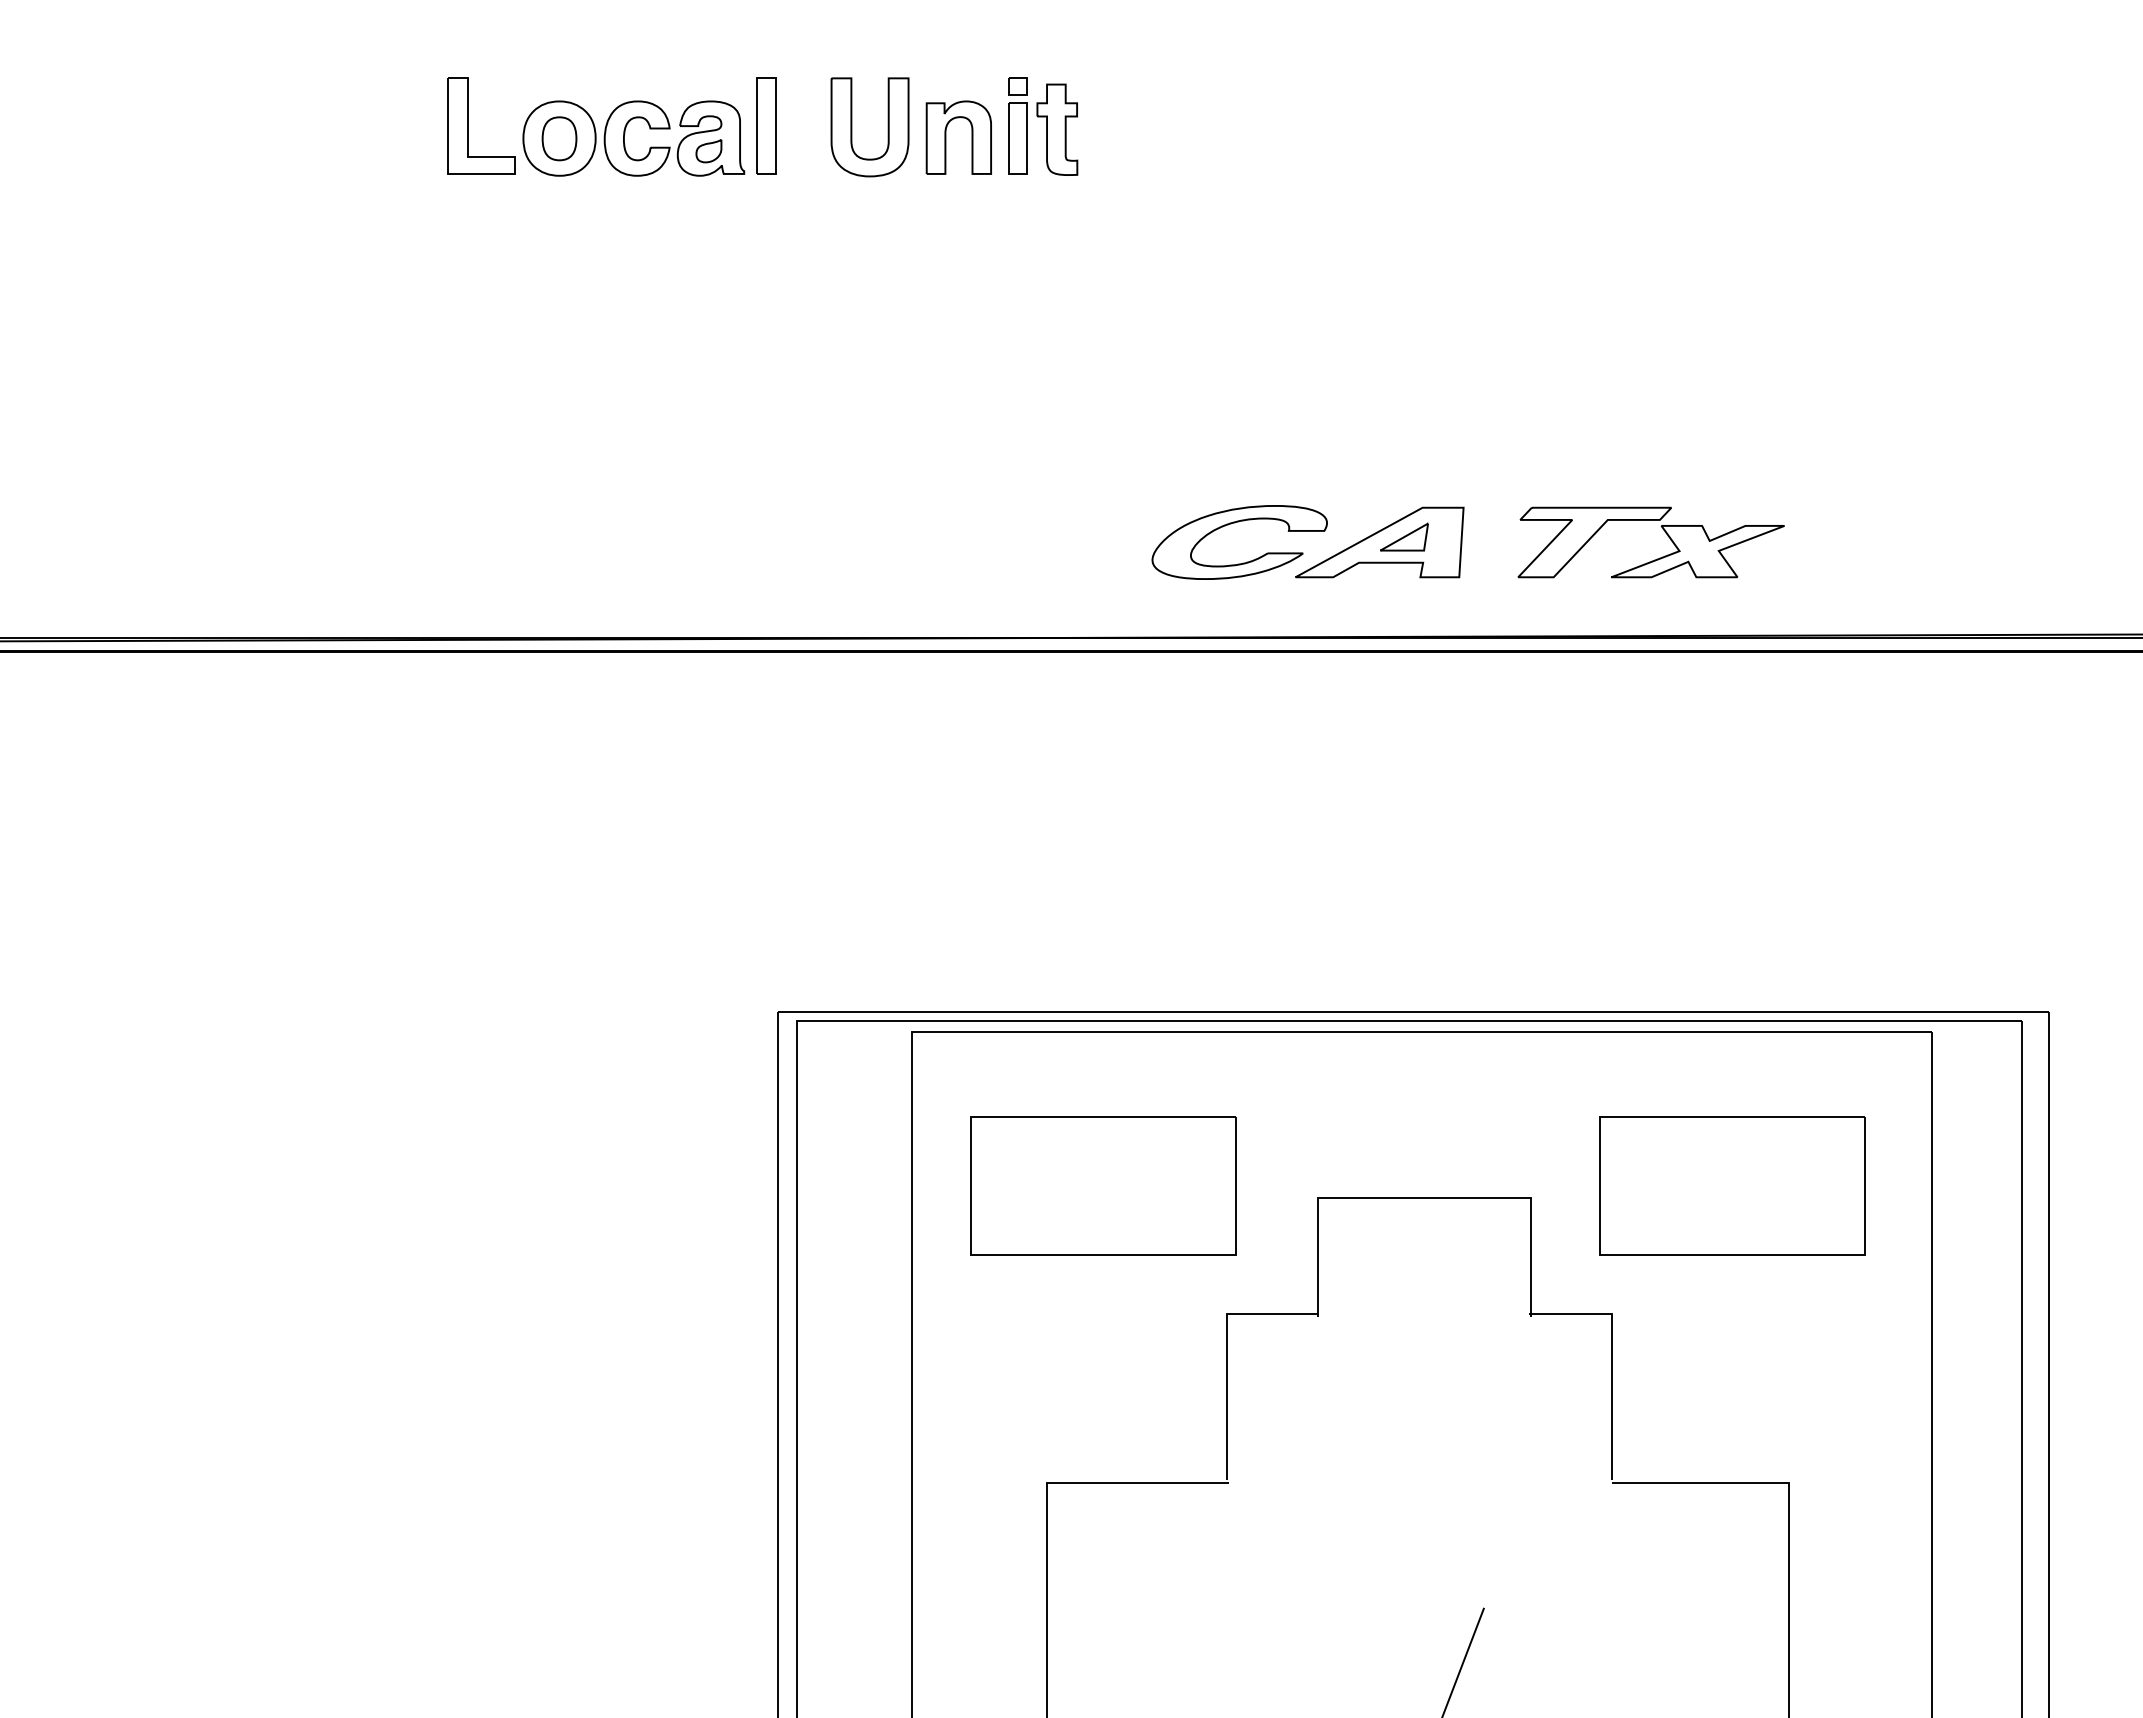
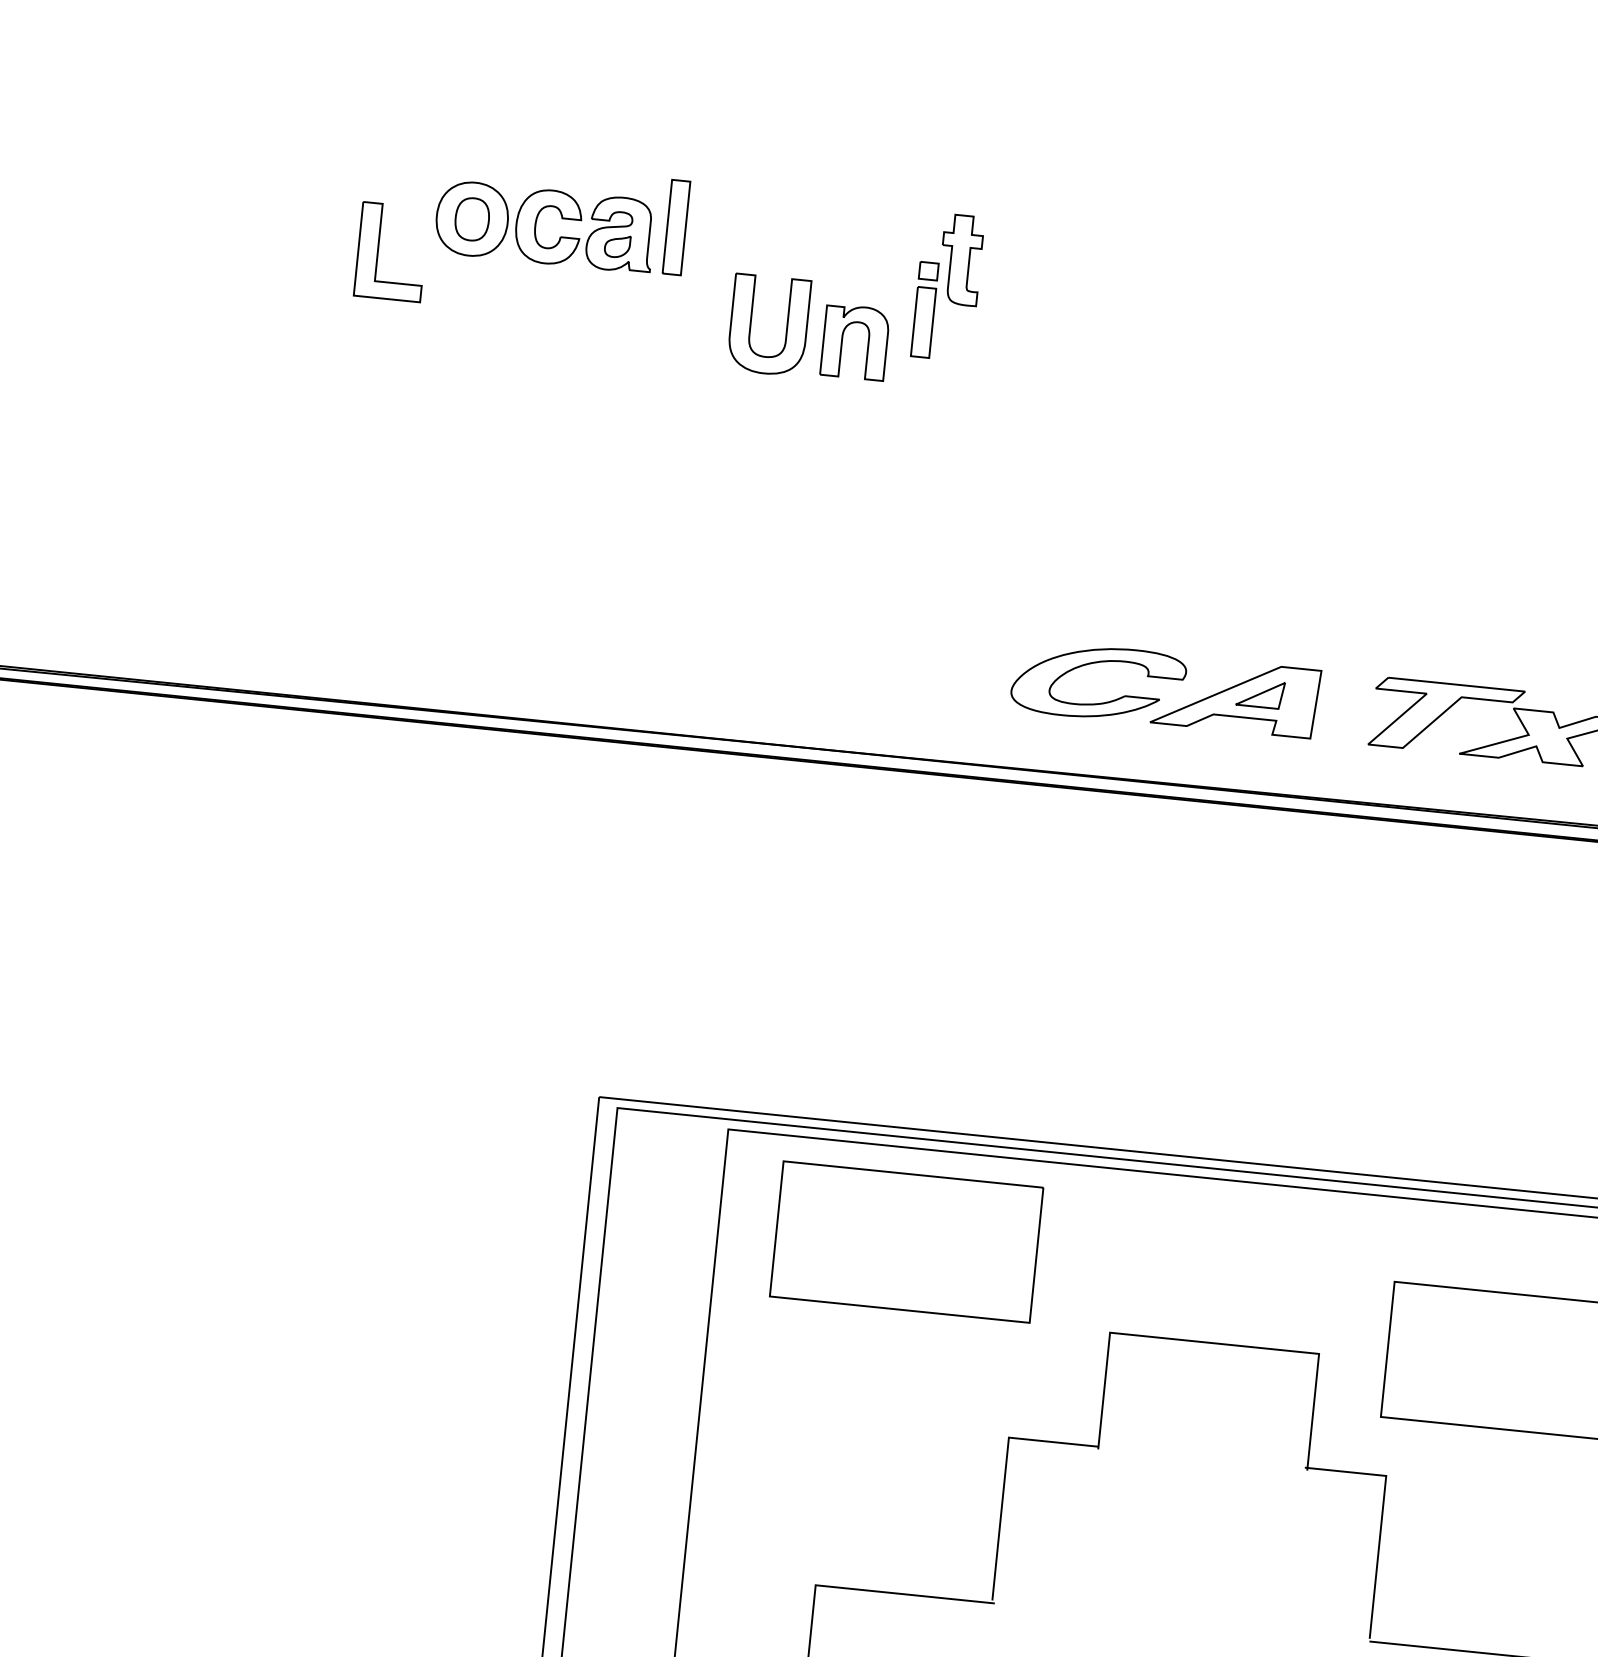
part: (468, 125) -> (379, 250), moved
part: (1017, 125) -> (924, 309), moved
part: (852, 127) -> (751, 323), moved
part: (946, 137) -> (843, 340), moved
part: (1103, 1185) -> (907, 1241), moved

